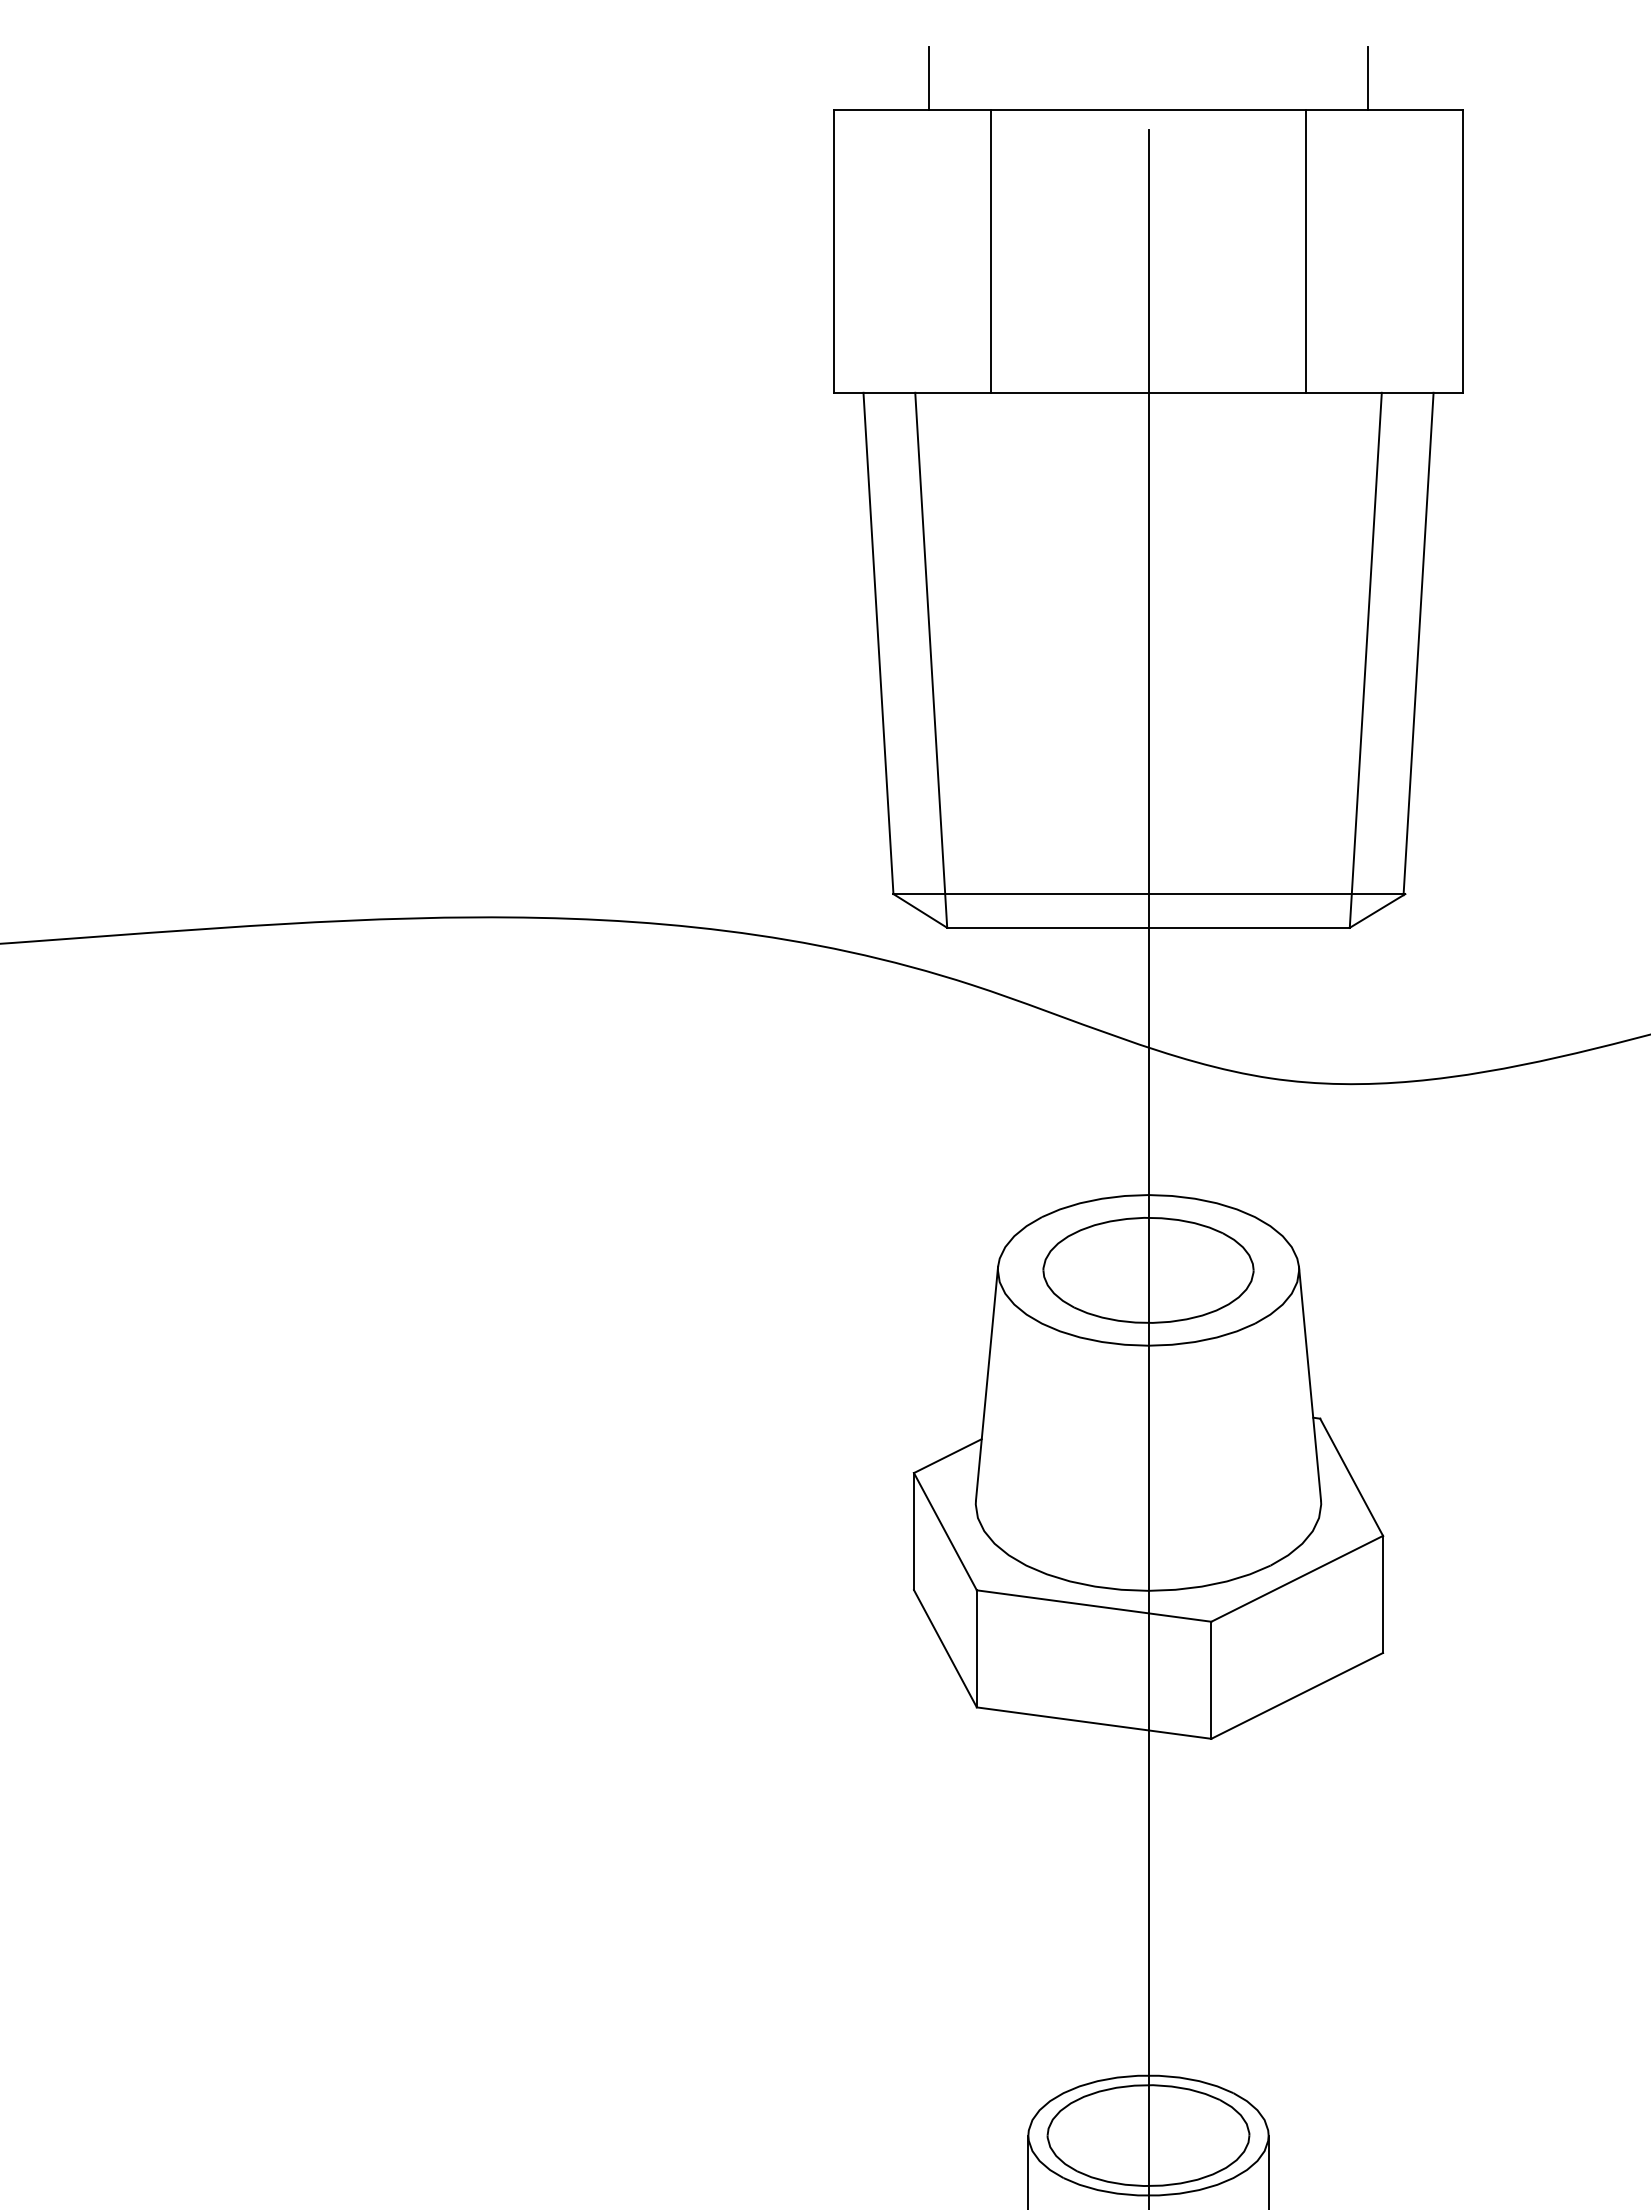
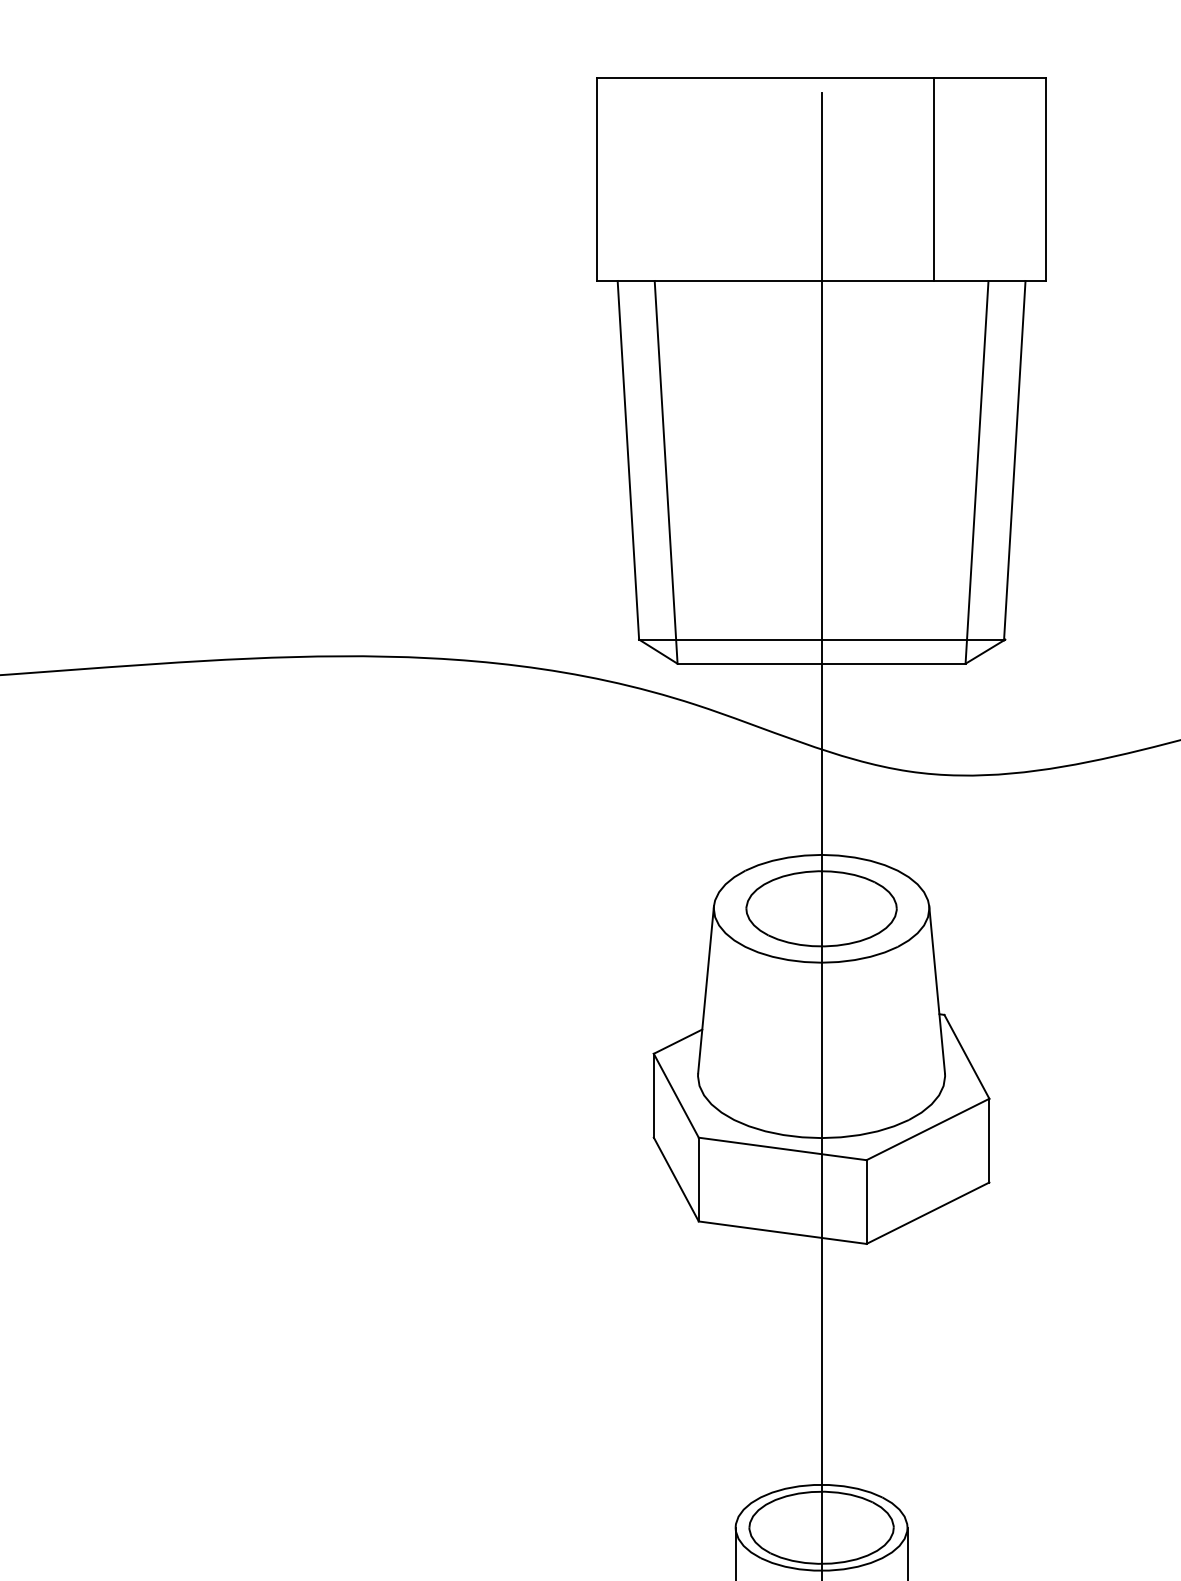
line: (929, 78) -> (664, 56), removed
line: (1368, 78) -> (978, 56), removed
line: (991, 250) -> (709, 179), removed

